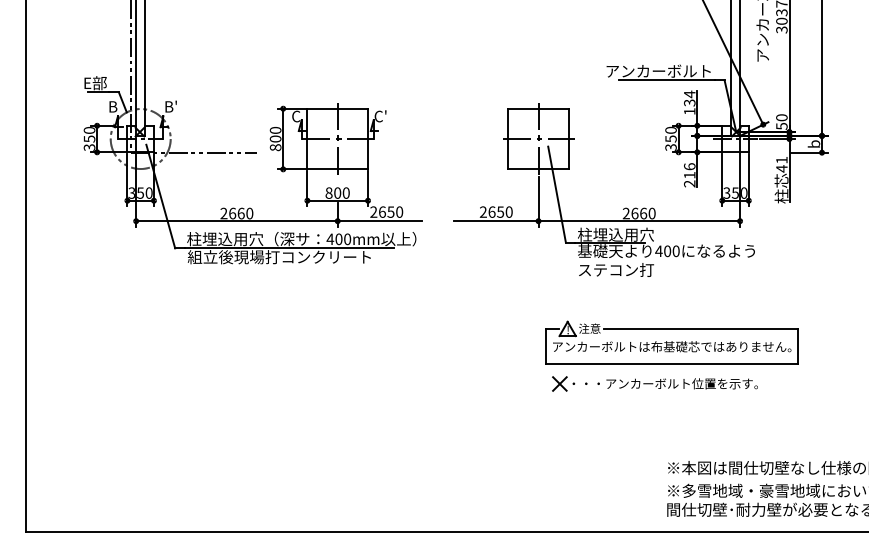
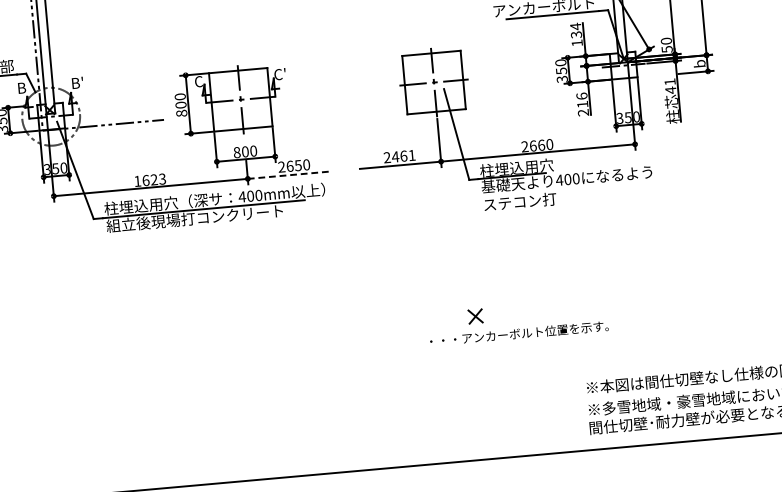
text: (500, 211) -> (403, 155), 2650 -> 2461
text: (236, 213) -> (149, 180), 2660 -> 1623
line: (380, 221) -> (289, 175), solid -> dashed
part: (671, 342) -> (579, 266), removed
text: (664, 383) -> (518, 333), moved

